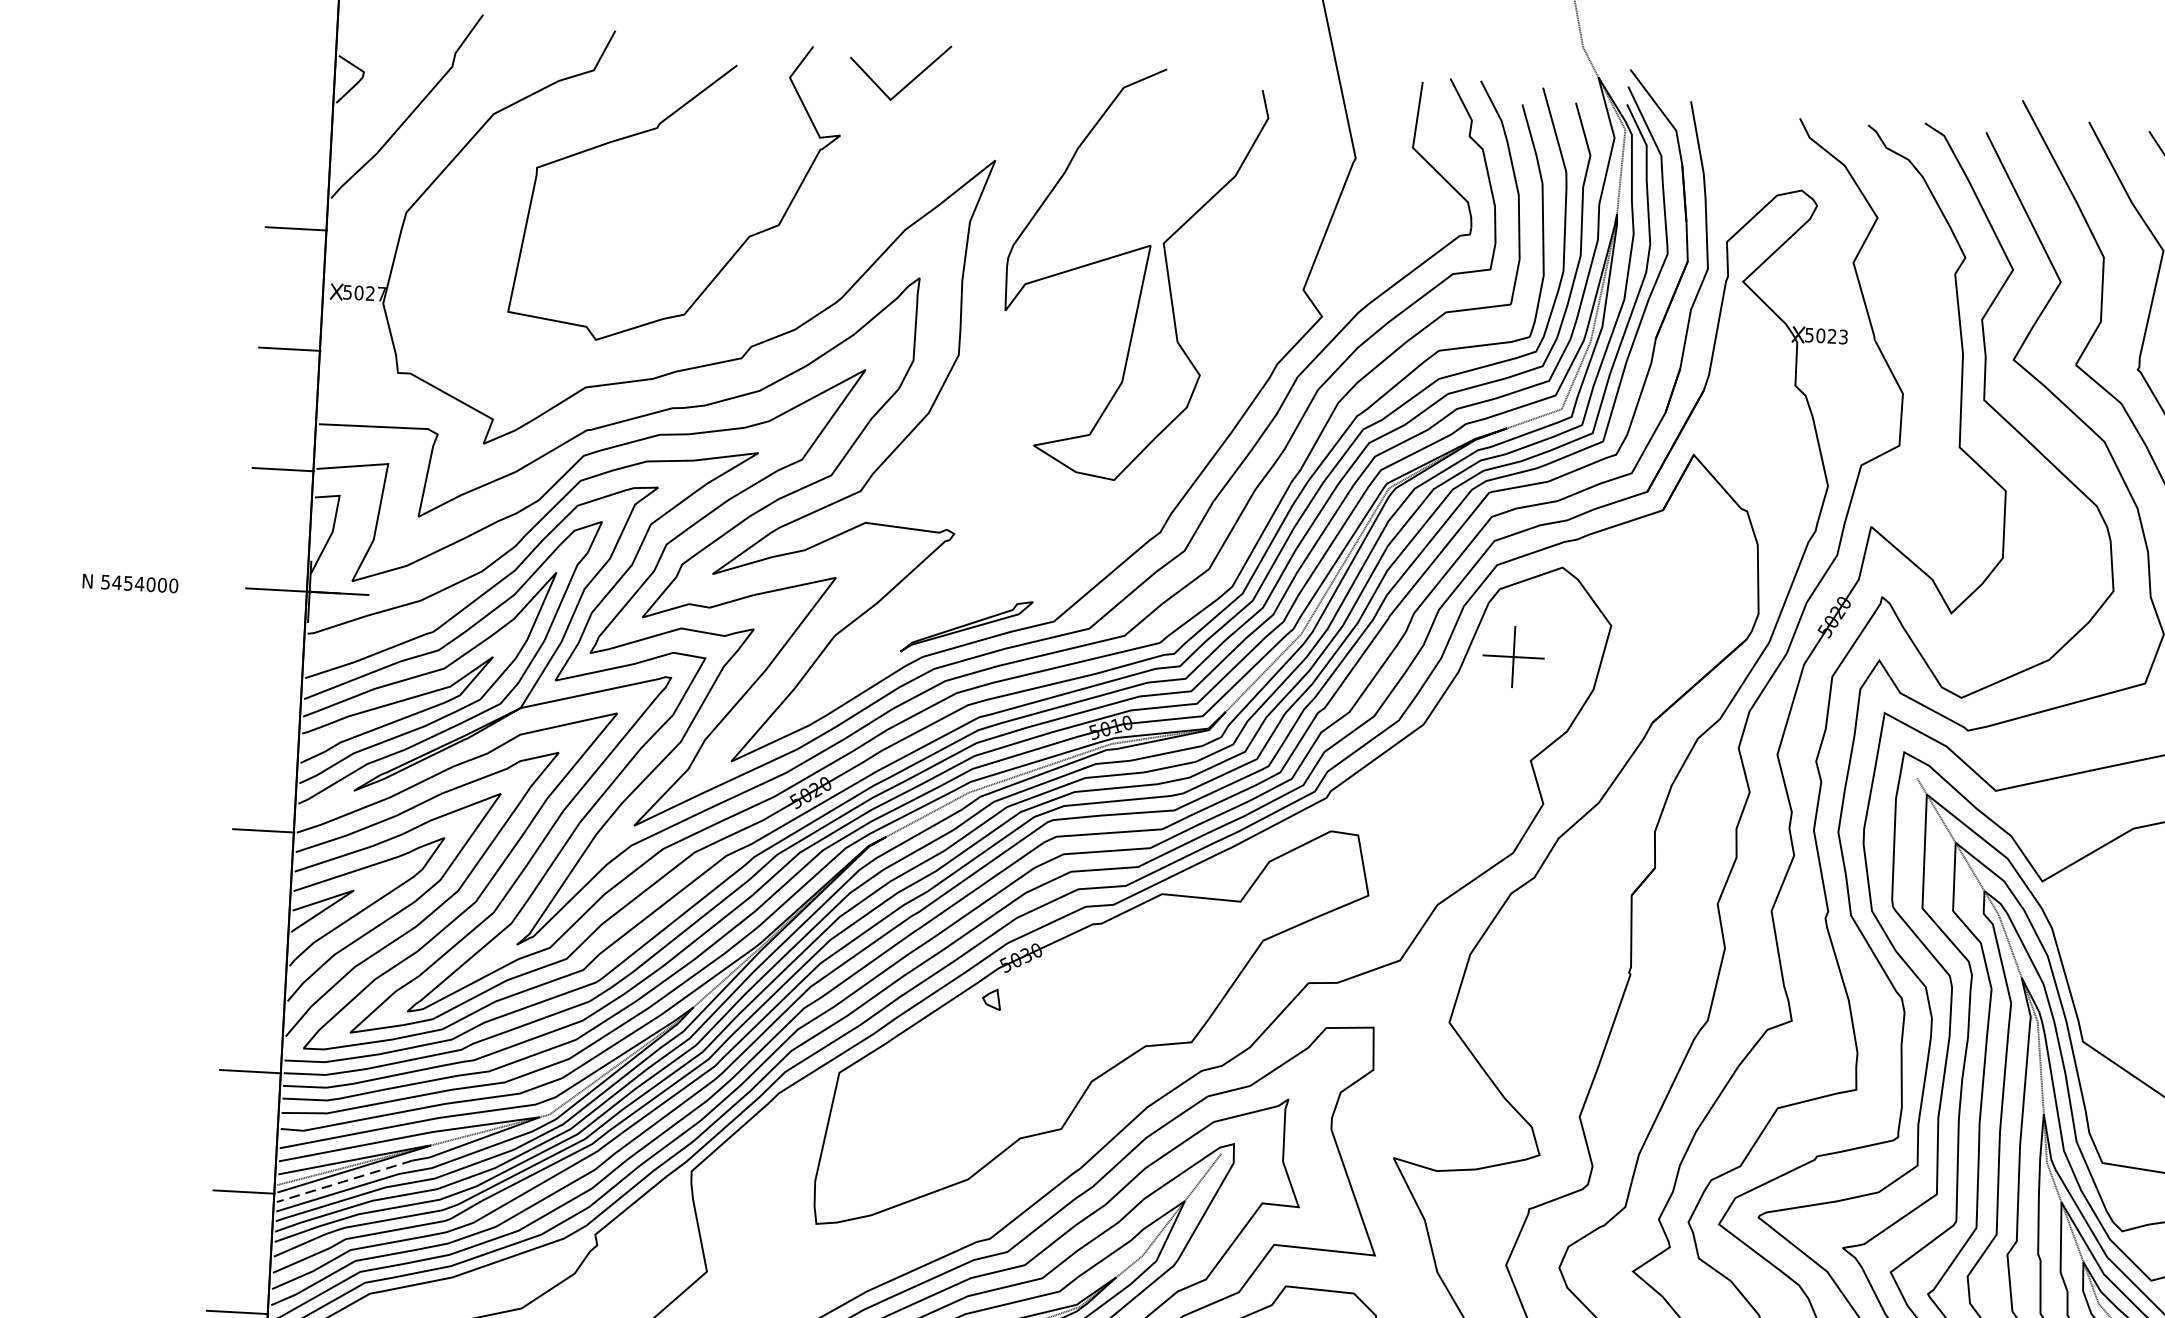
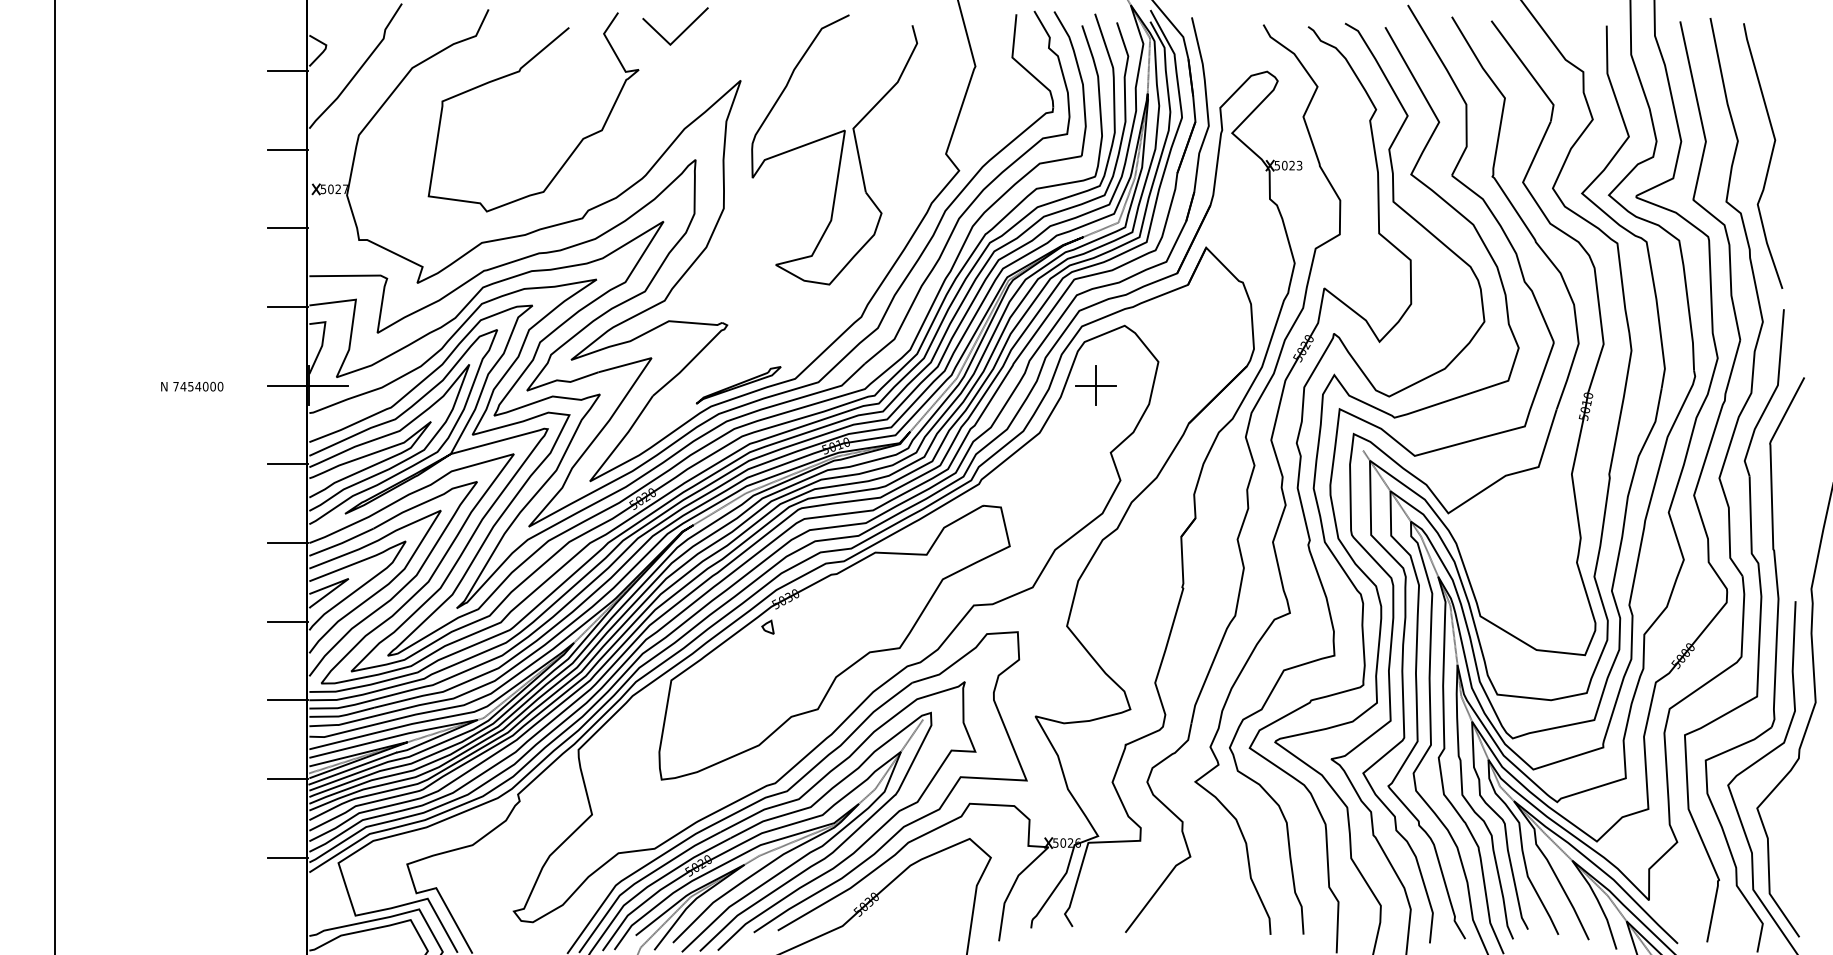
line: (302, 109) -> (287, 71), added
text: (104, 581) -> (175, 386), 5454000 -> 7454000
line: (269, 710) -> (287, 464), added
line: (256, 950) -> (287, 621), added
line: (344, 1181) -> (352, 768), dashed -> solid

